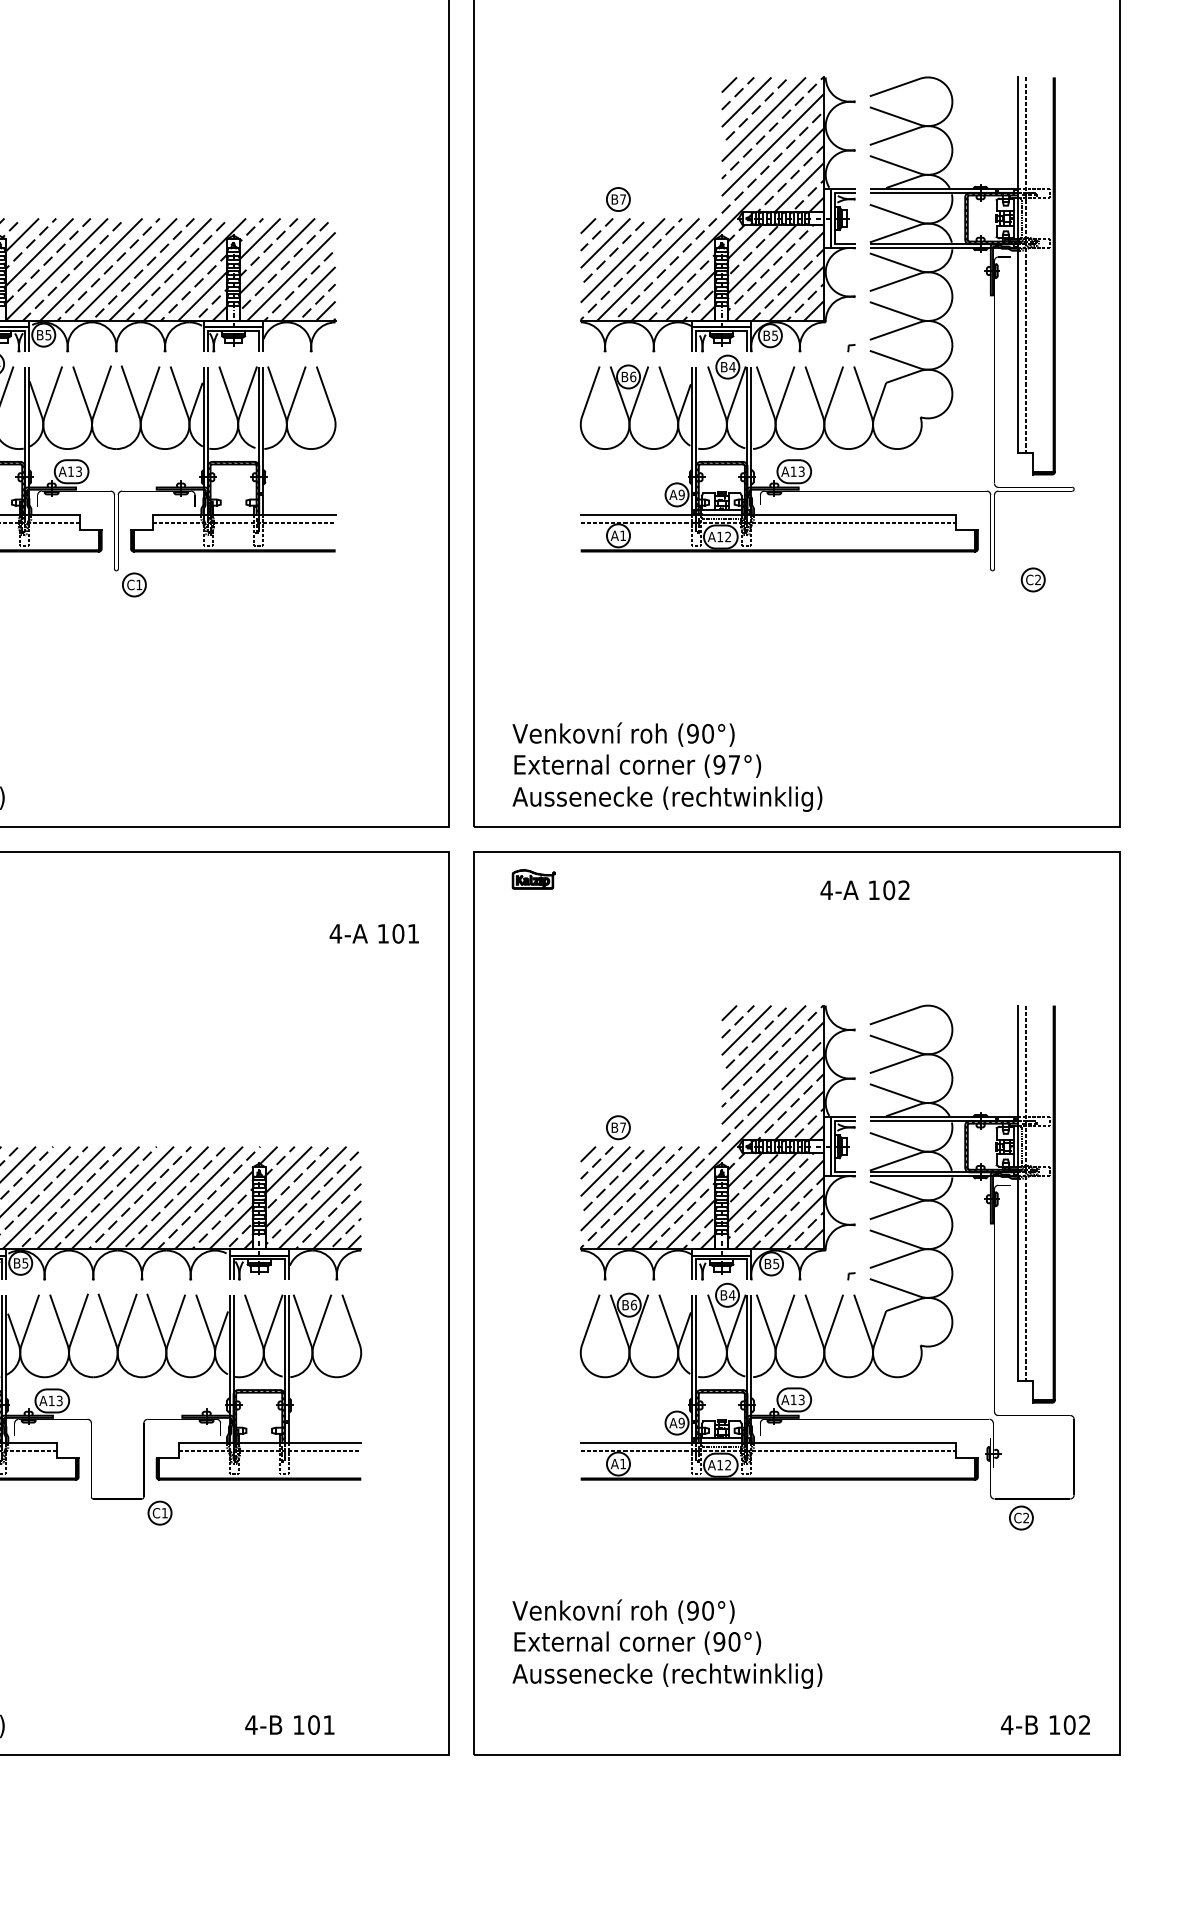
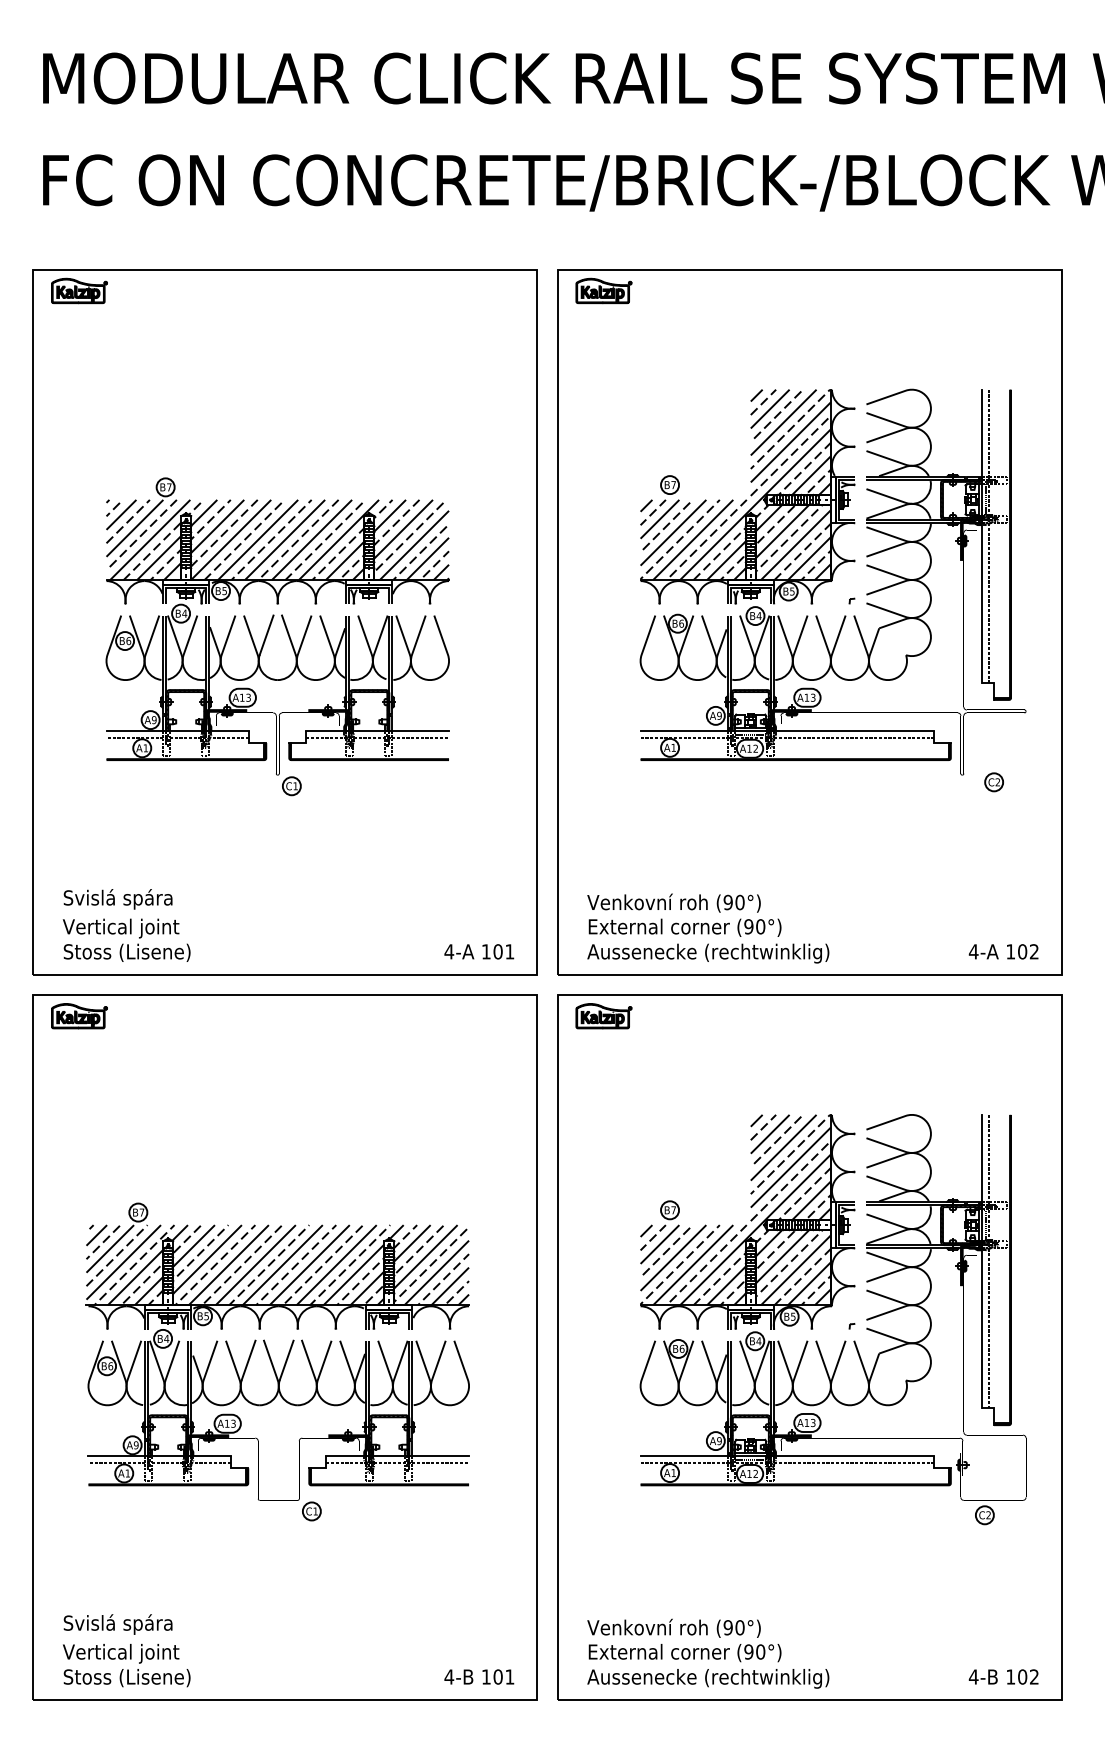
text: (734, 764) -> (760, 926), (97°) -> (90°)
part: (533, 879) -> (603, 1016), size x1.67
text: (864, 889) -> (1003, 951), moved
text: (374, 933) -> (479, 951), moved
text: (667, 1643) -> (708, 1653), moved
text: (290, 1724) -> (479, 1676), moved

